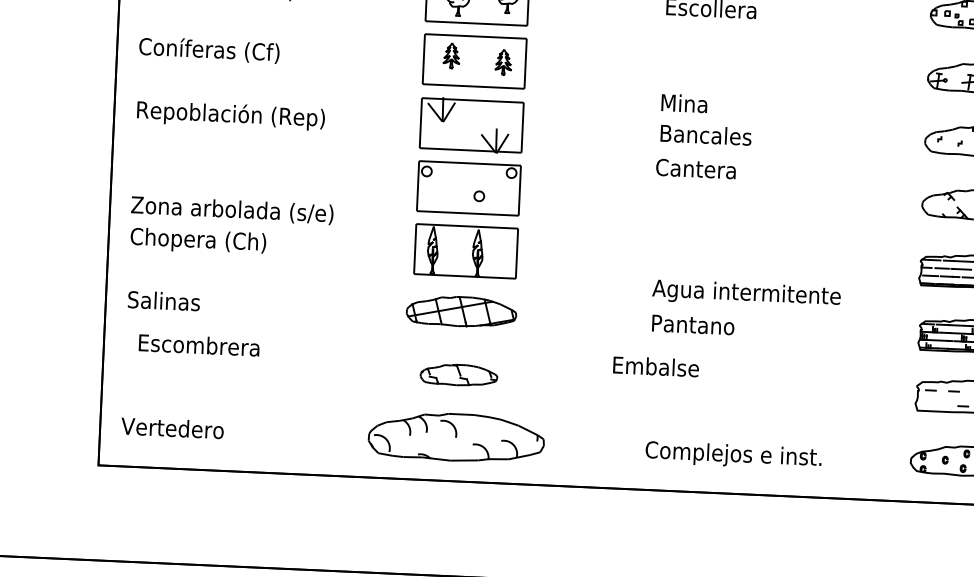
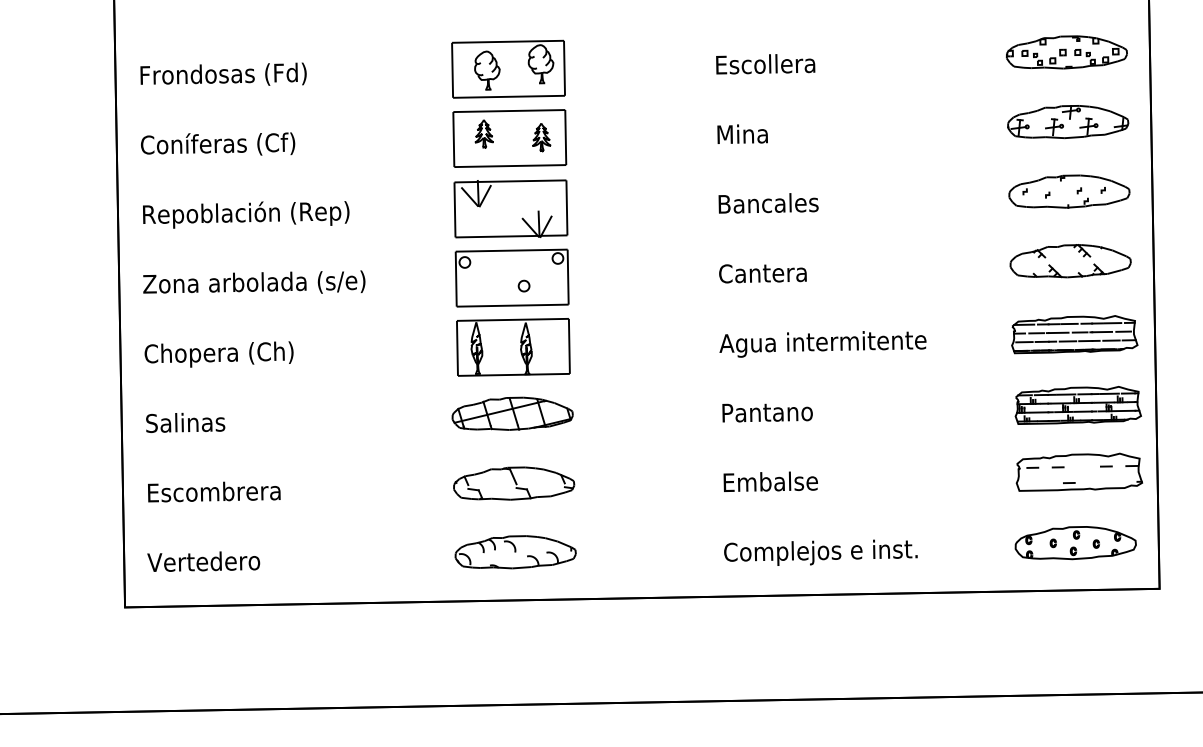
text: (684, 102) -> (742, 133), moved
text: (695, 169) -> (762, 273), moved
text: (232, 208) -> (254, 281), moved
text: (746, 294) -> (822, 344), moved
text: (199, 345) -> (214, 491), moved
text: (655, 366) -> (770, 481), moved
part: (459, 375) -> (514, 483), size x1.43
part: (456, 437) -> (515, 552), size x0.62

